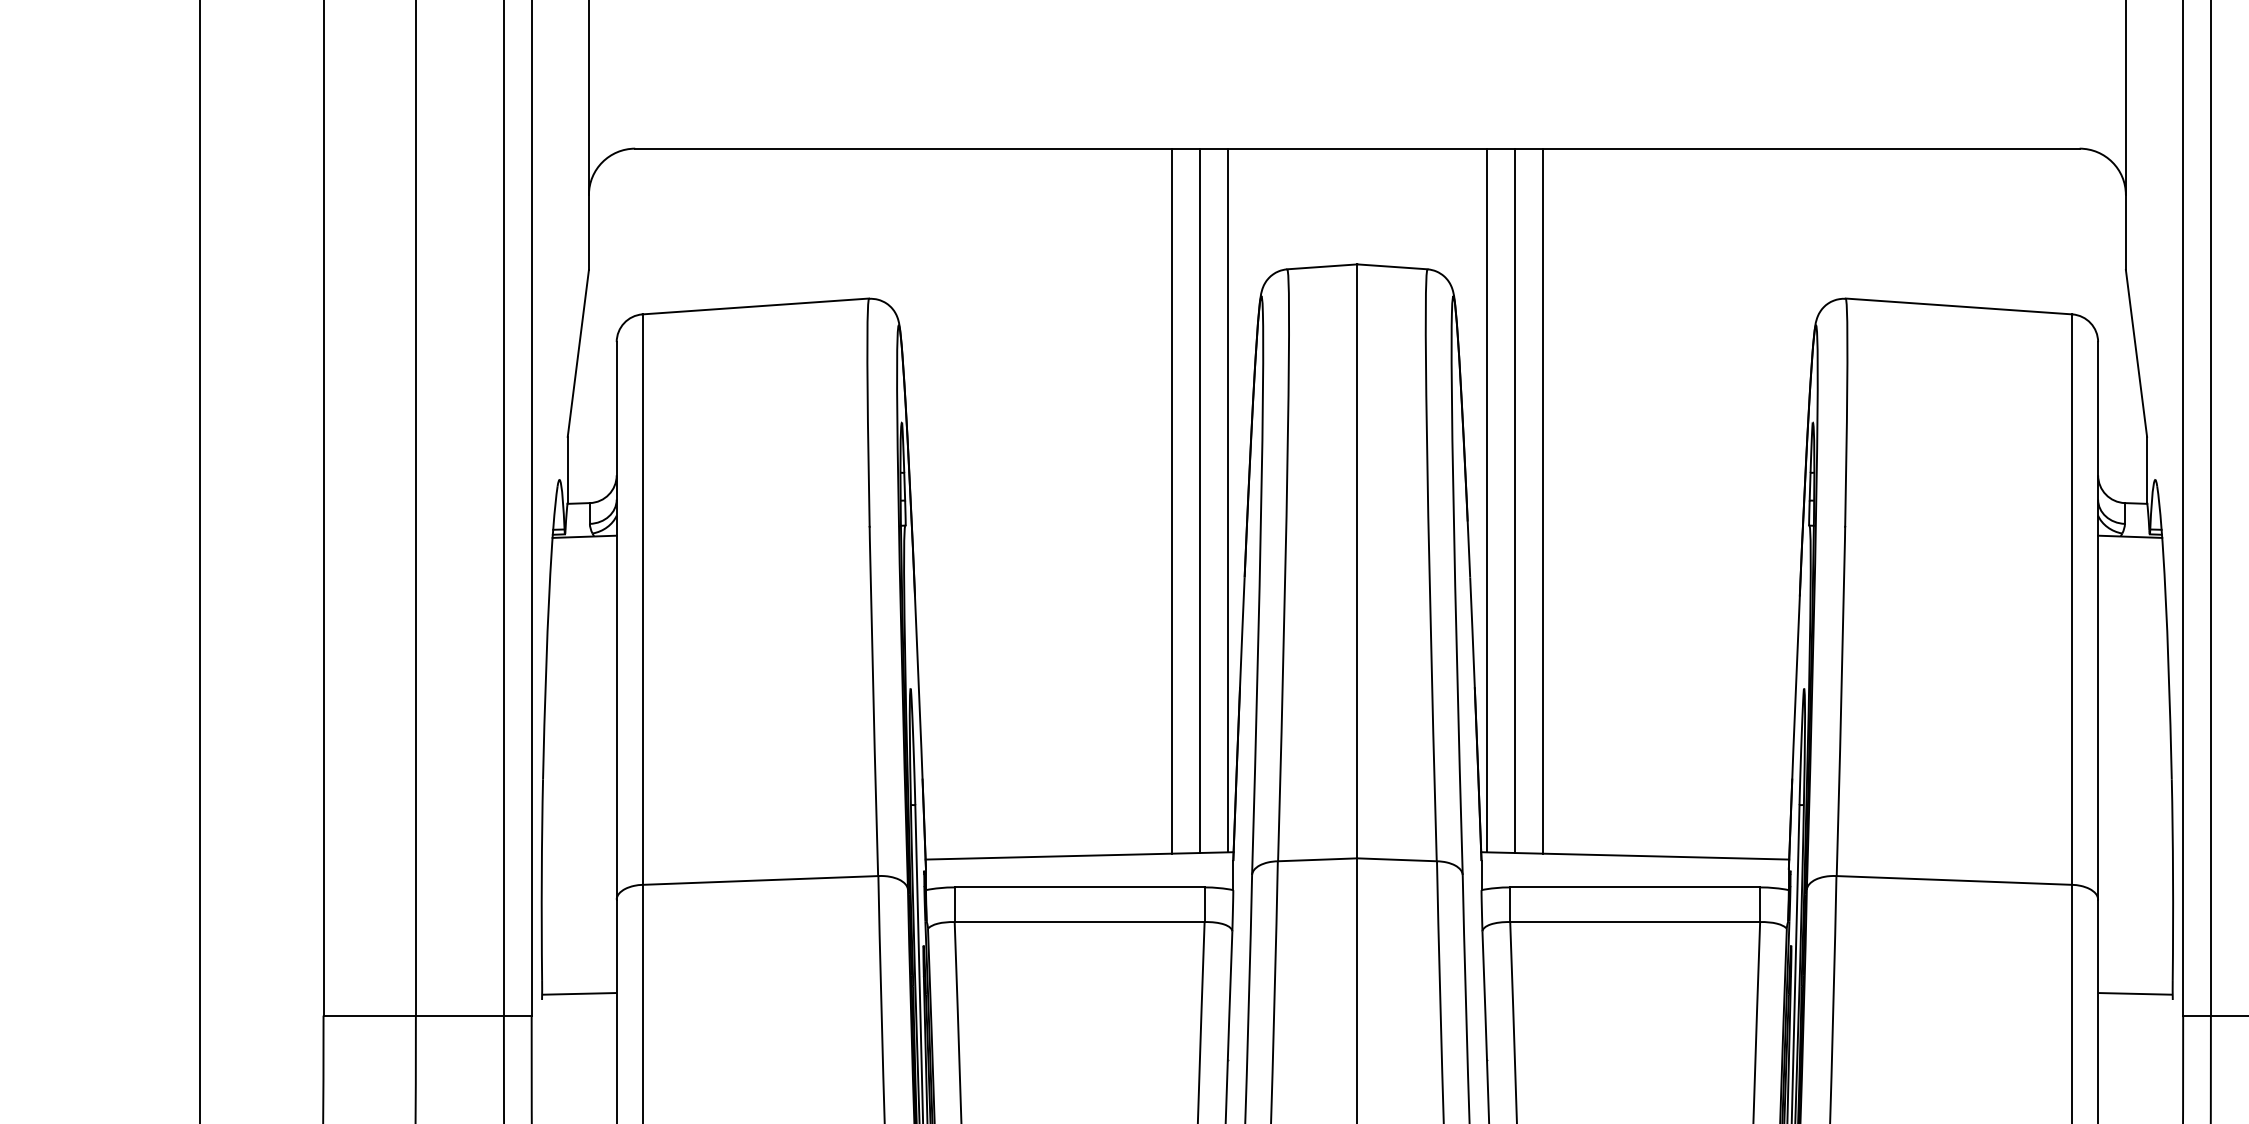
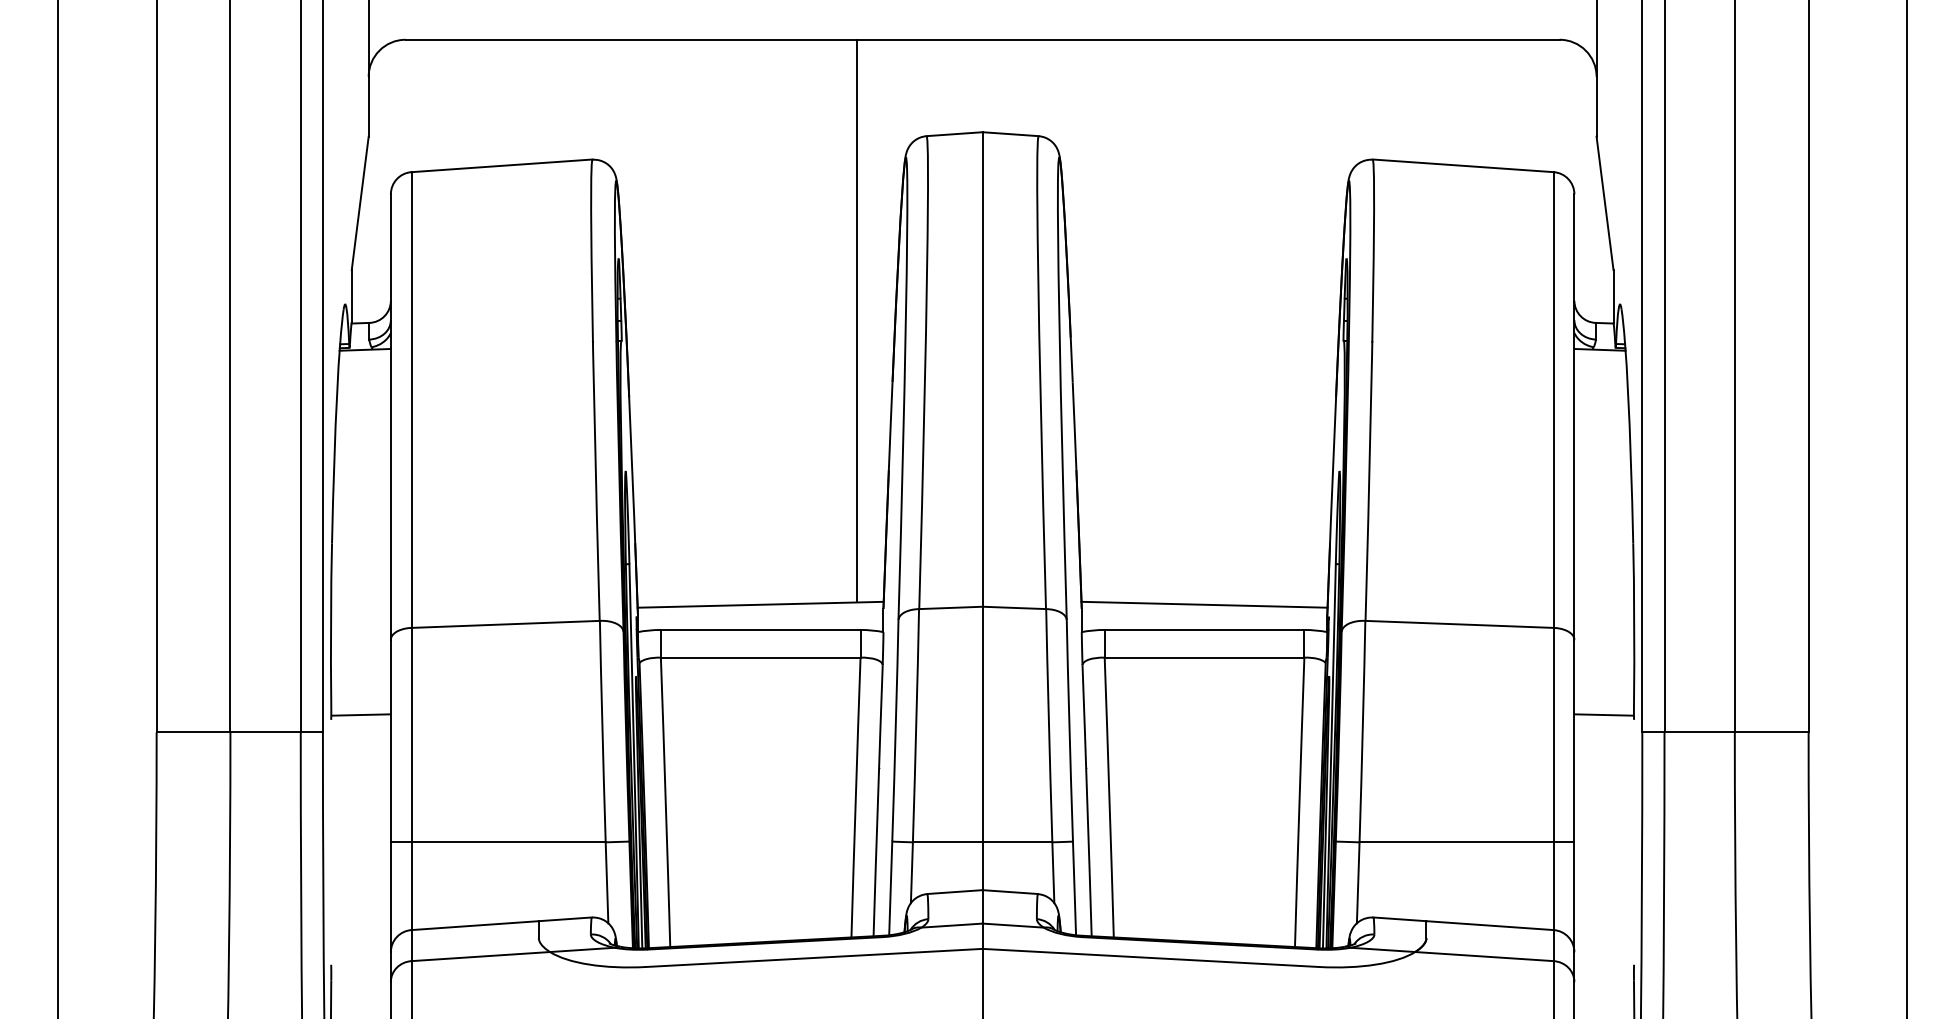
line: (1228, 500) -> (879, 320), removed
line: (1487, 500) -> (1086, 320), removed
line: (1514, 500) -> (1108, 320), removed
line: (1172, 501) -> (834, 321), removed
line: (1542, 501) -> (1130, 321), removed

